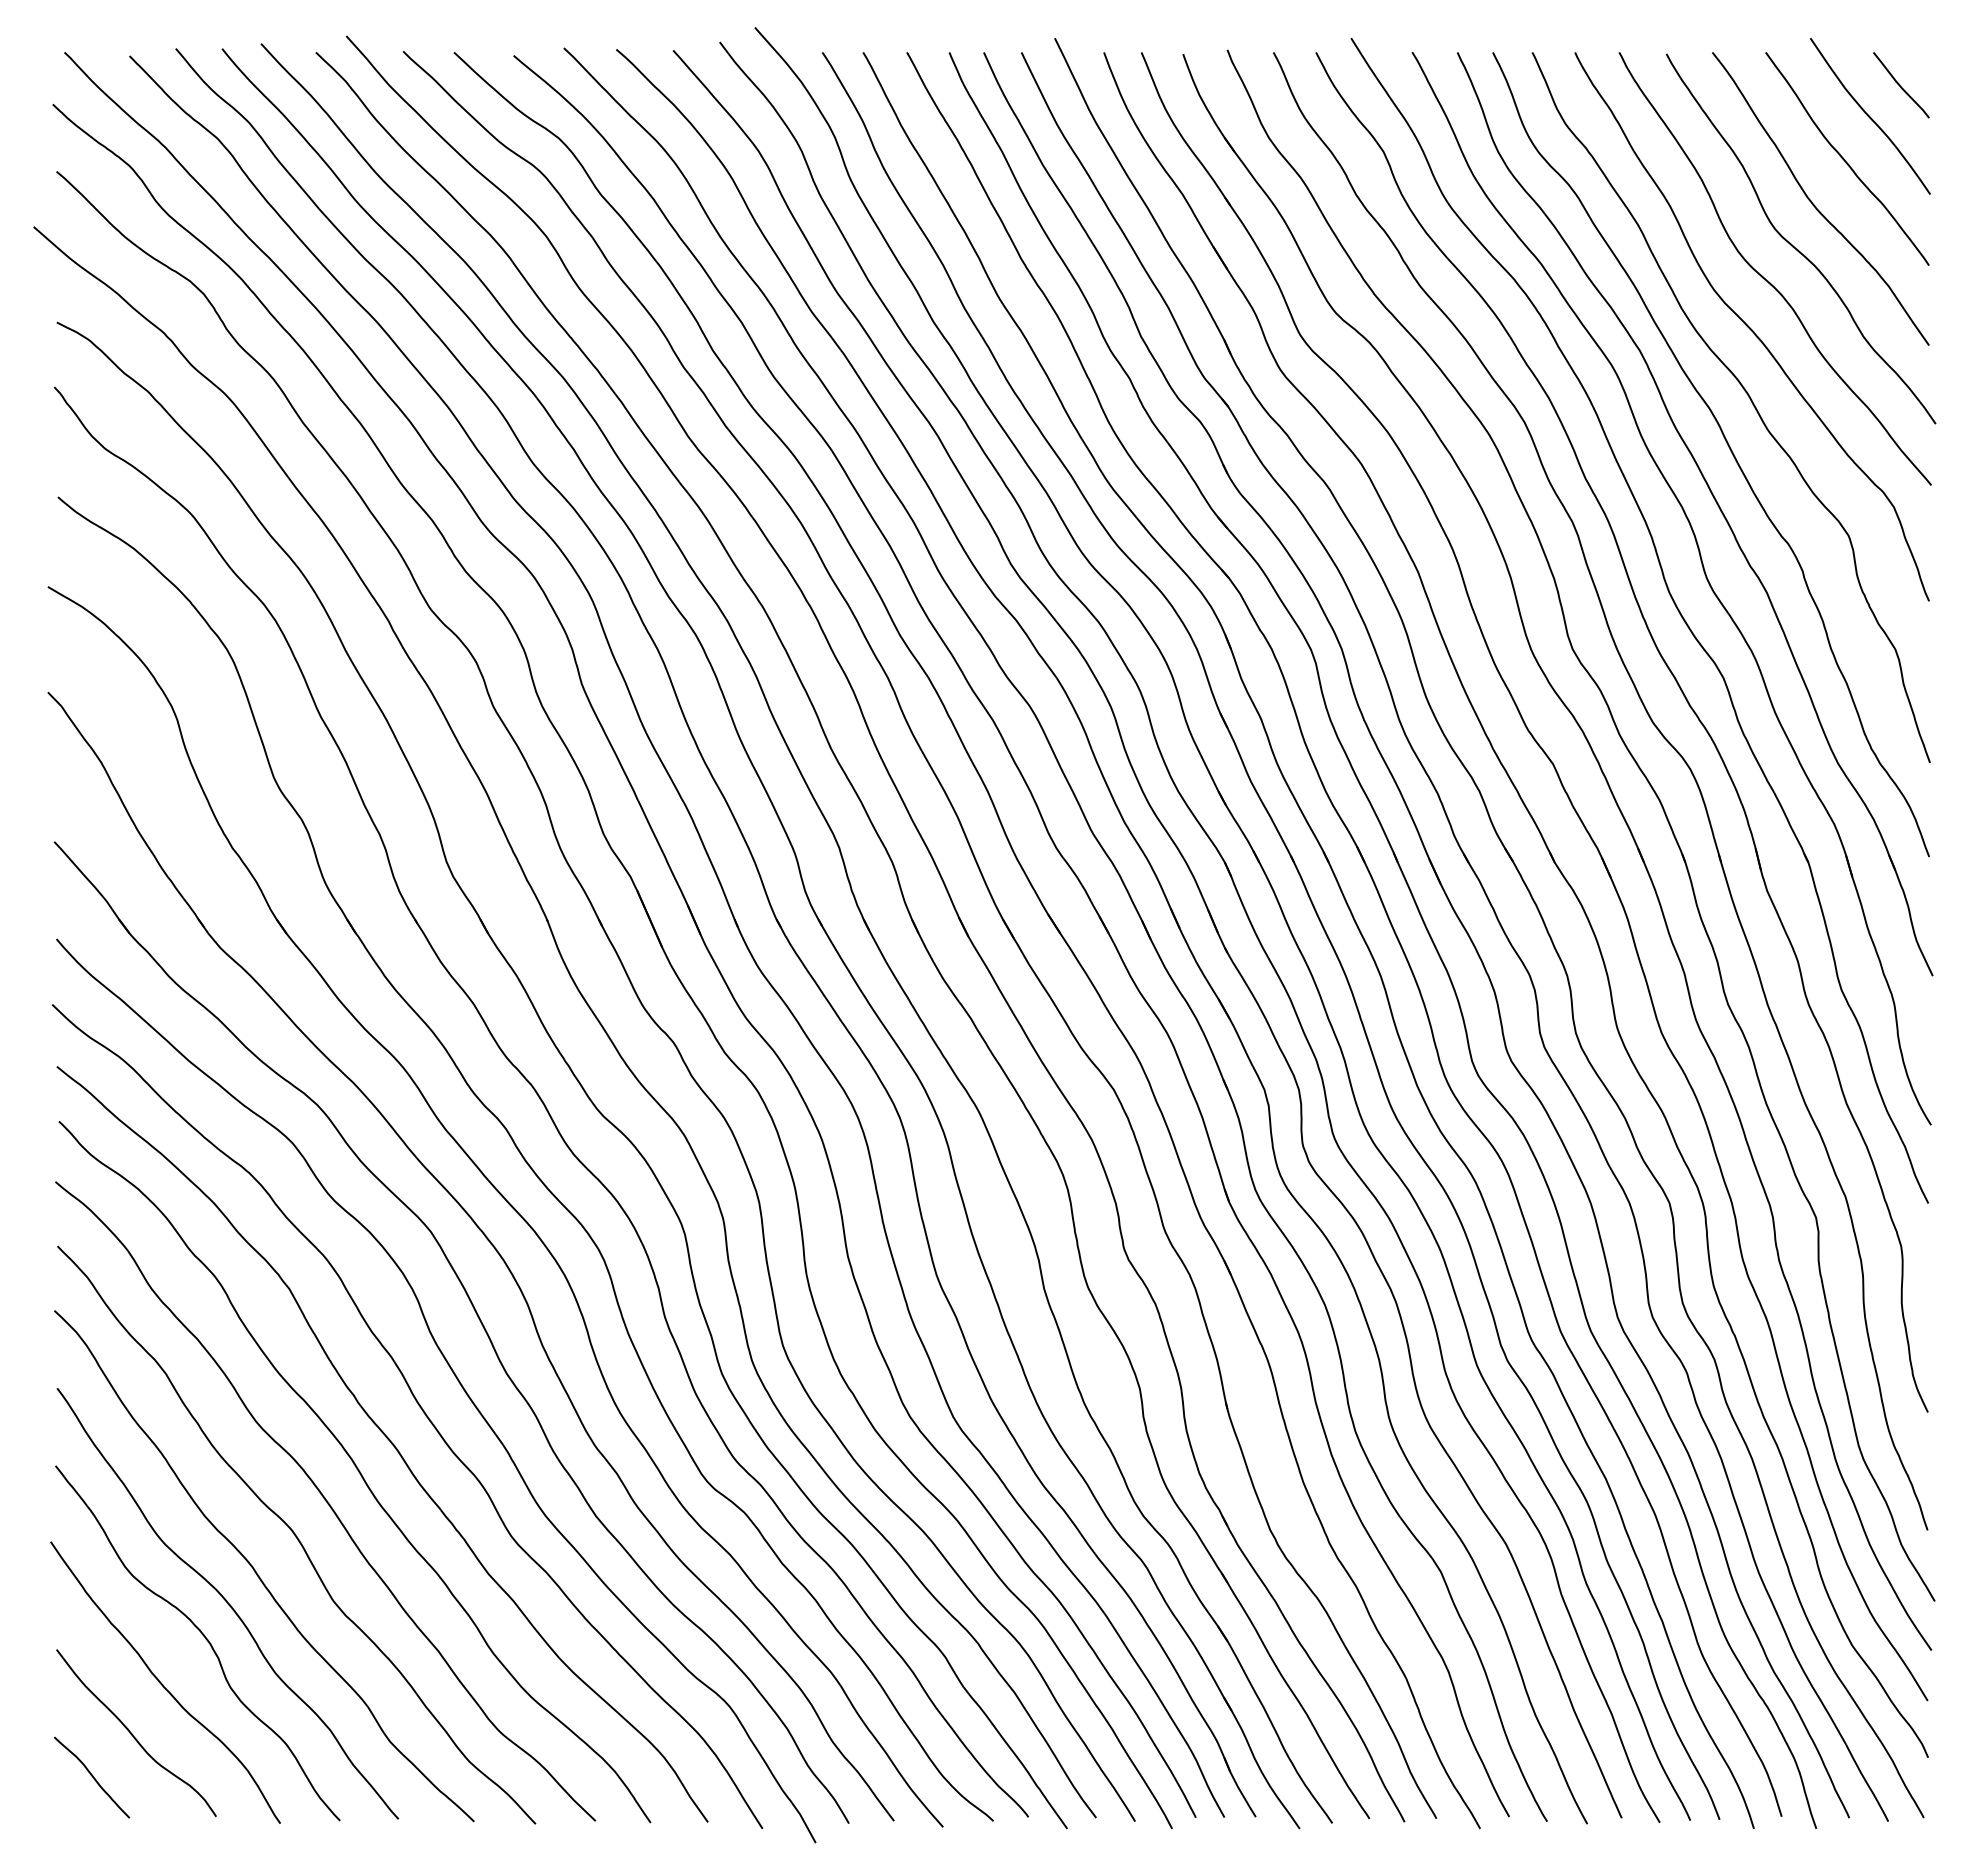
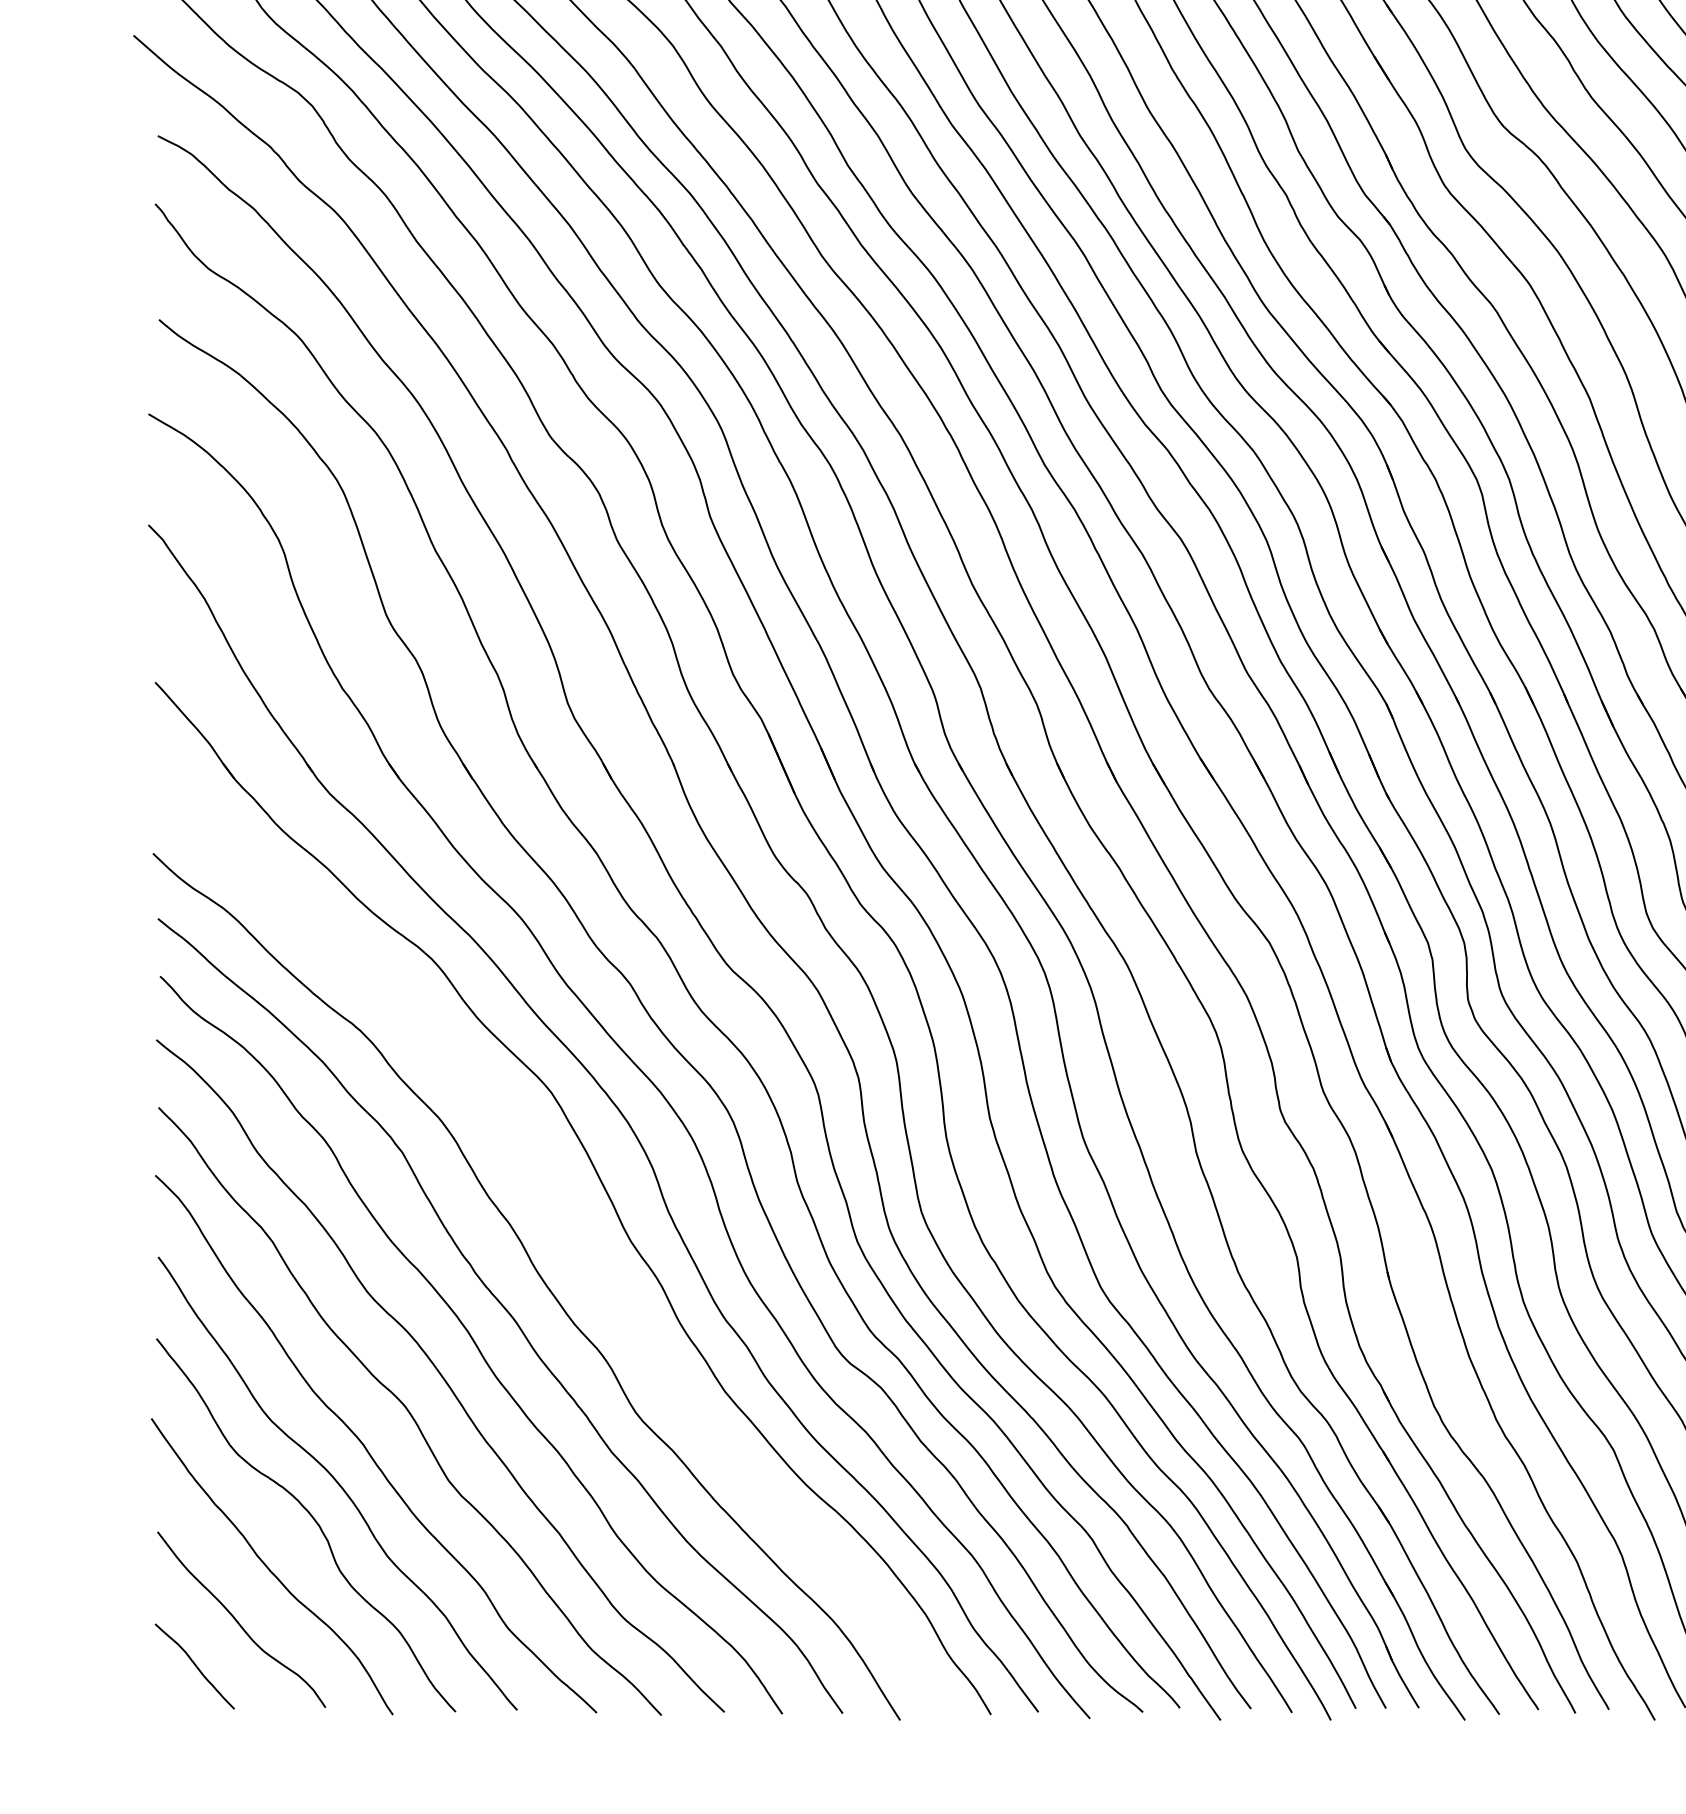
curve: (456, 1379) -> (578, 1247), removed

